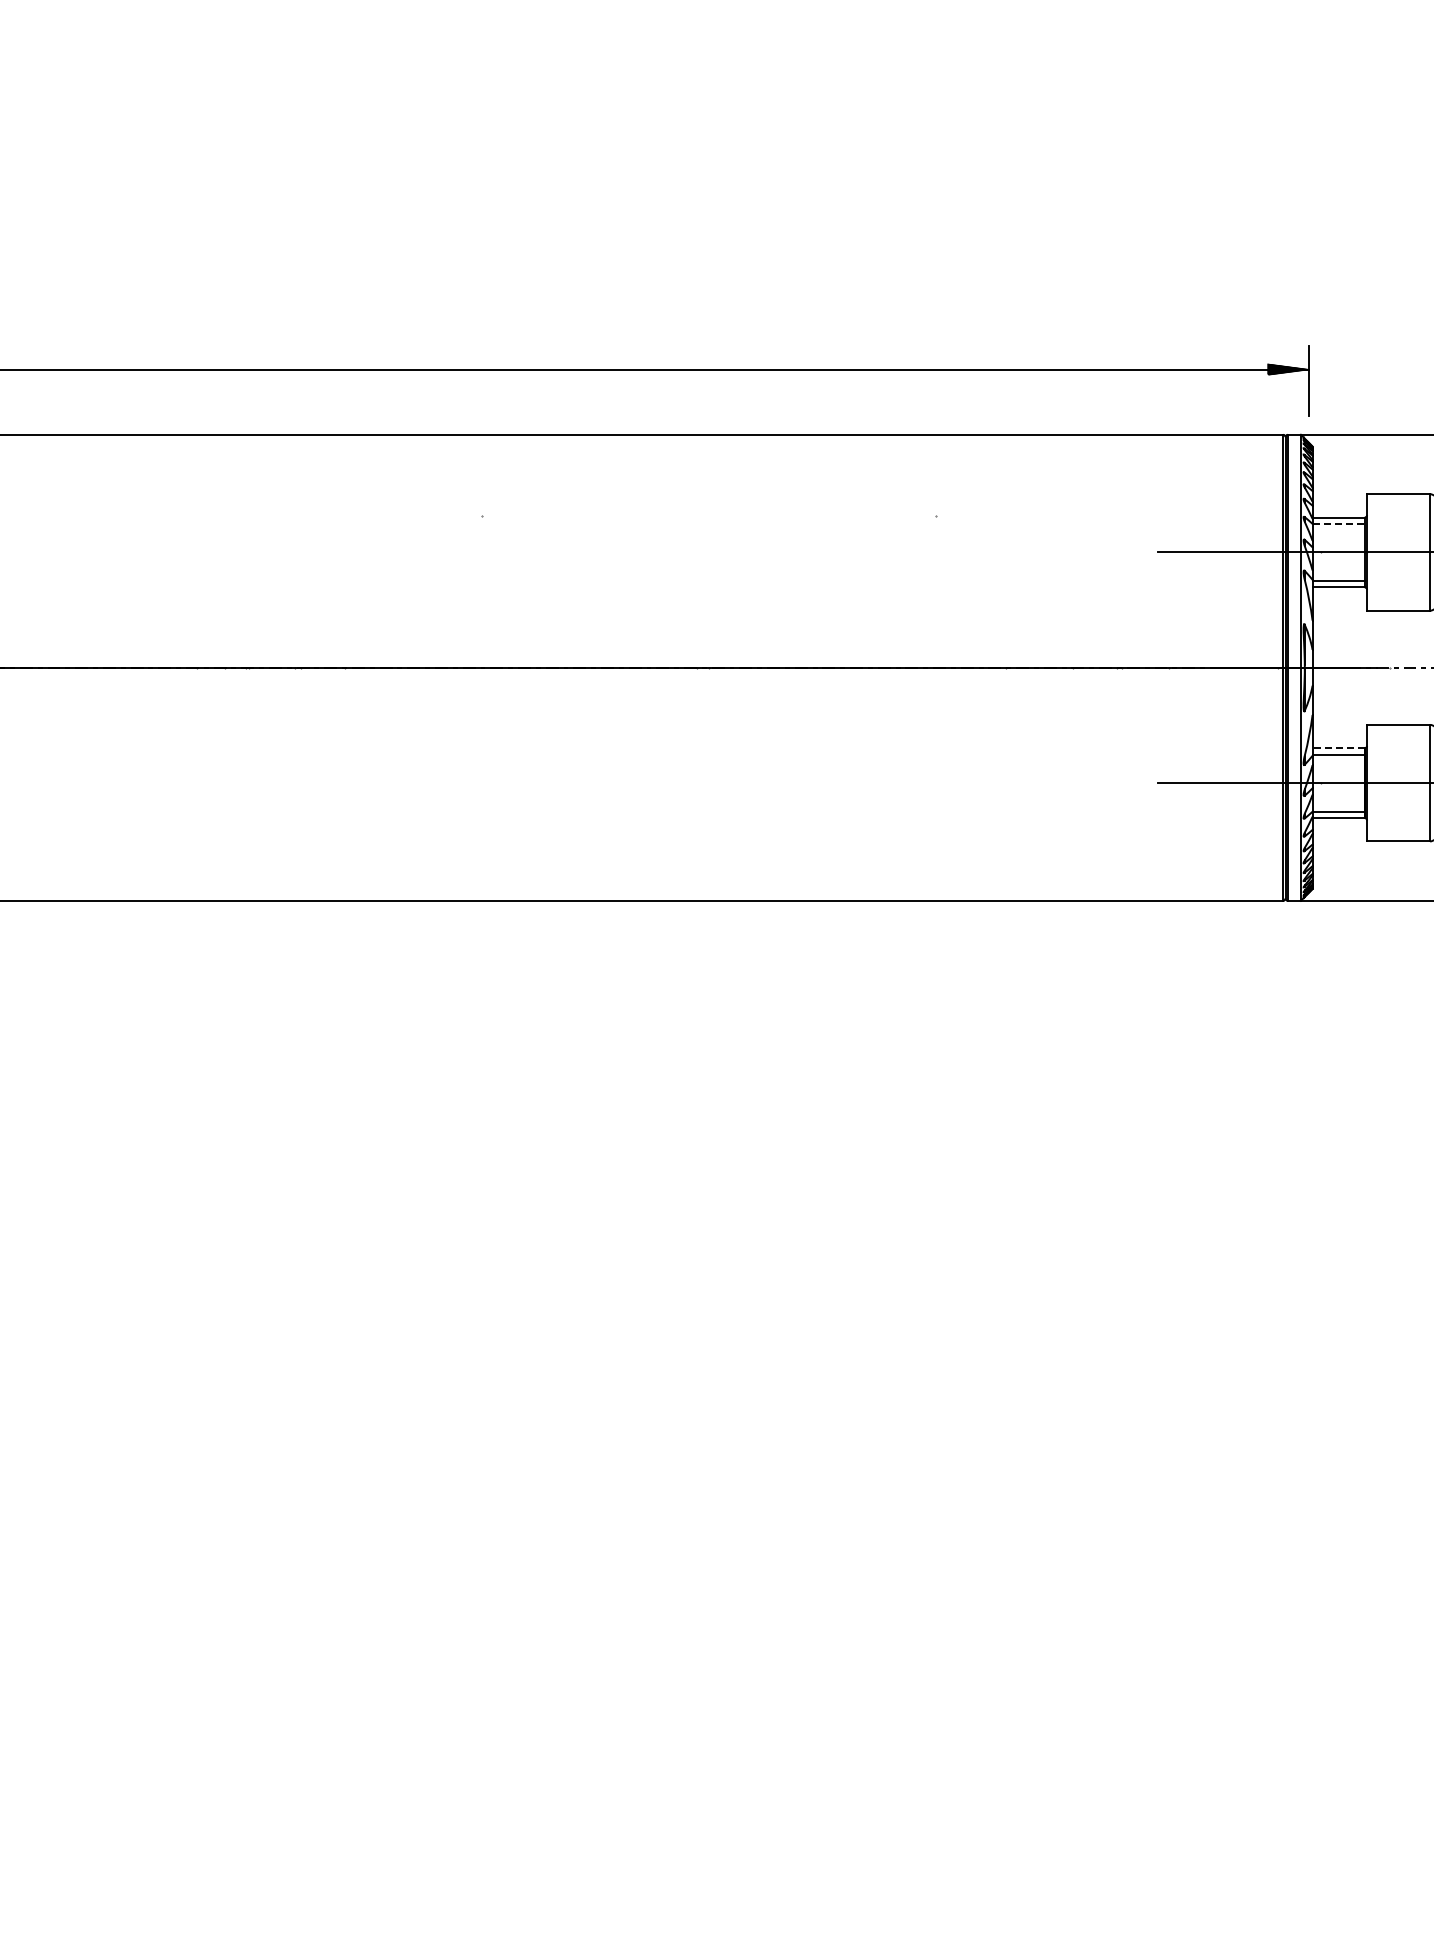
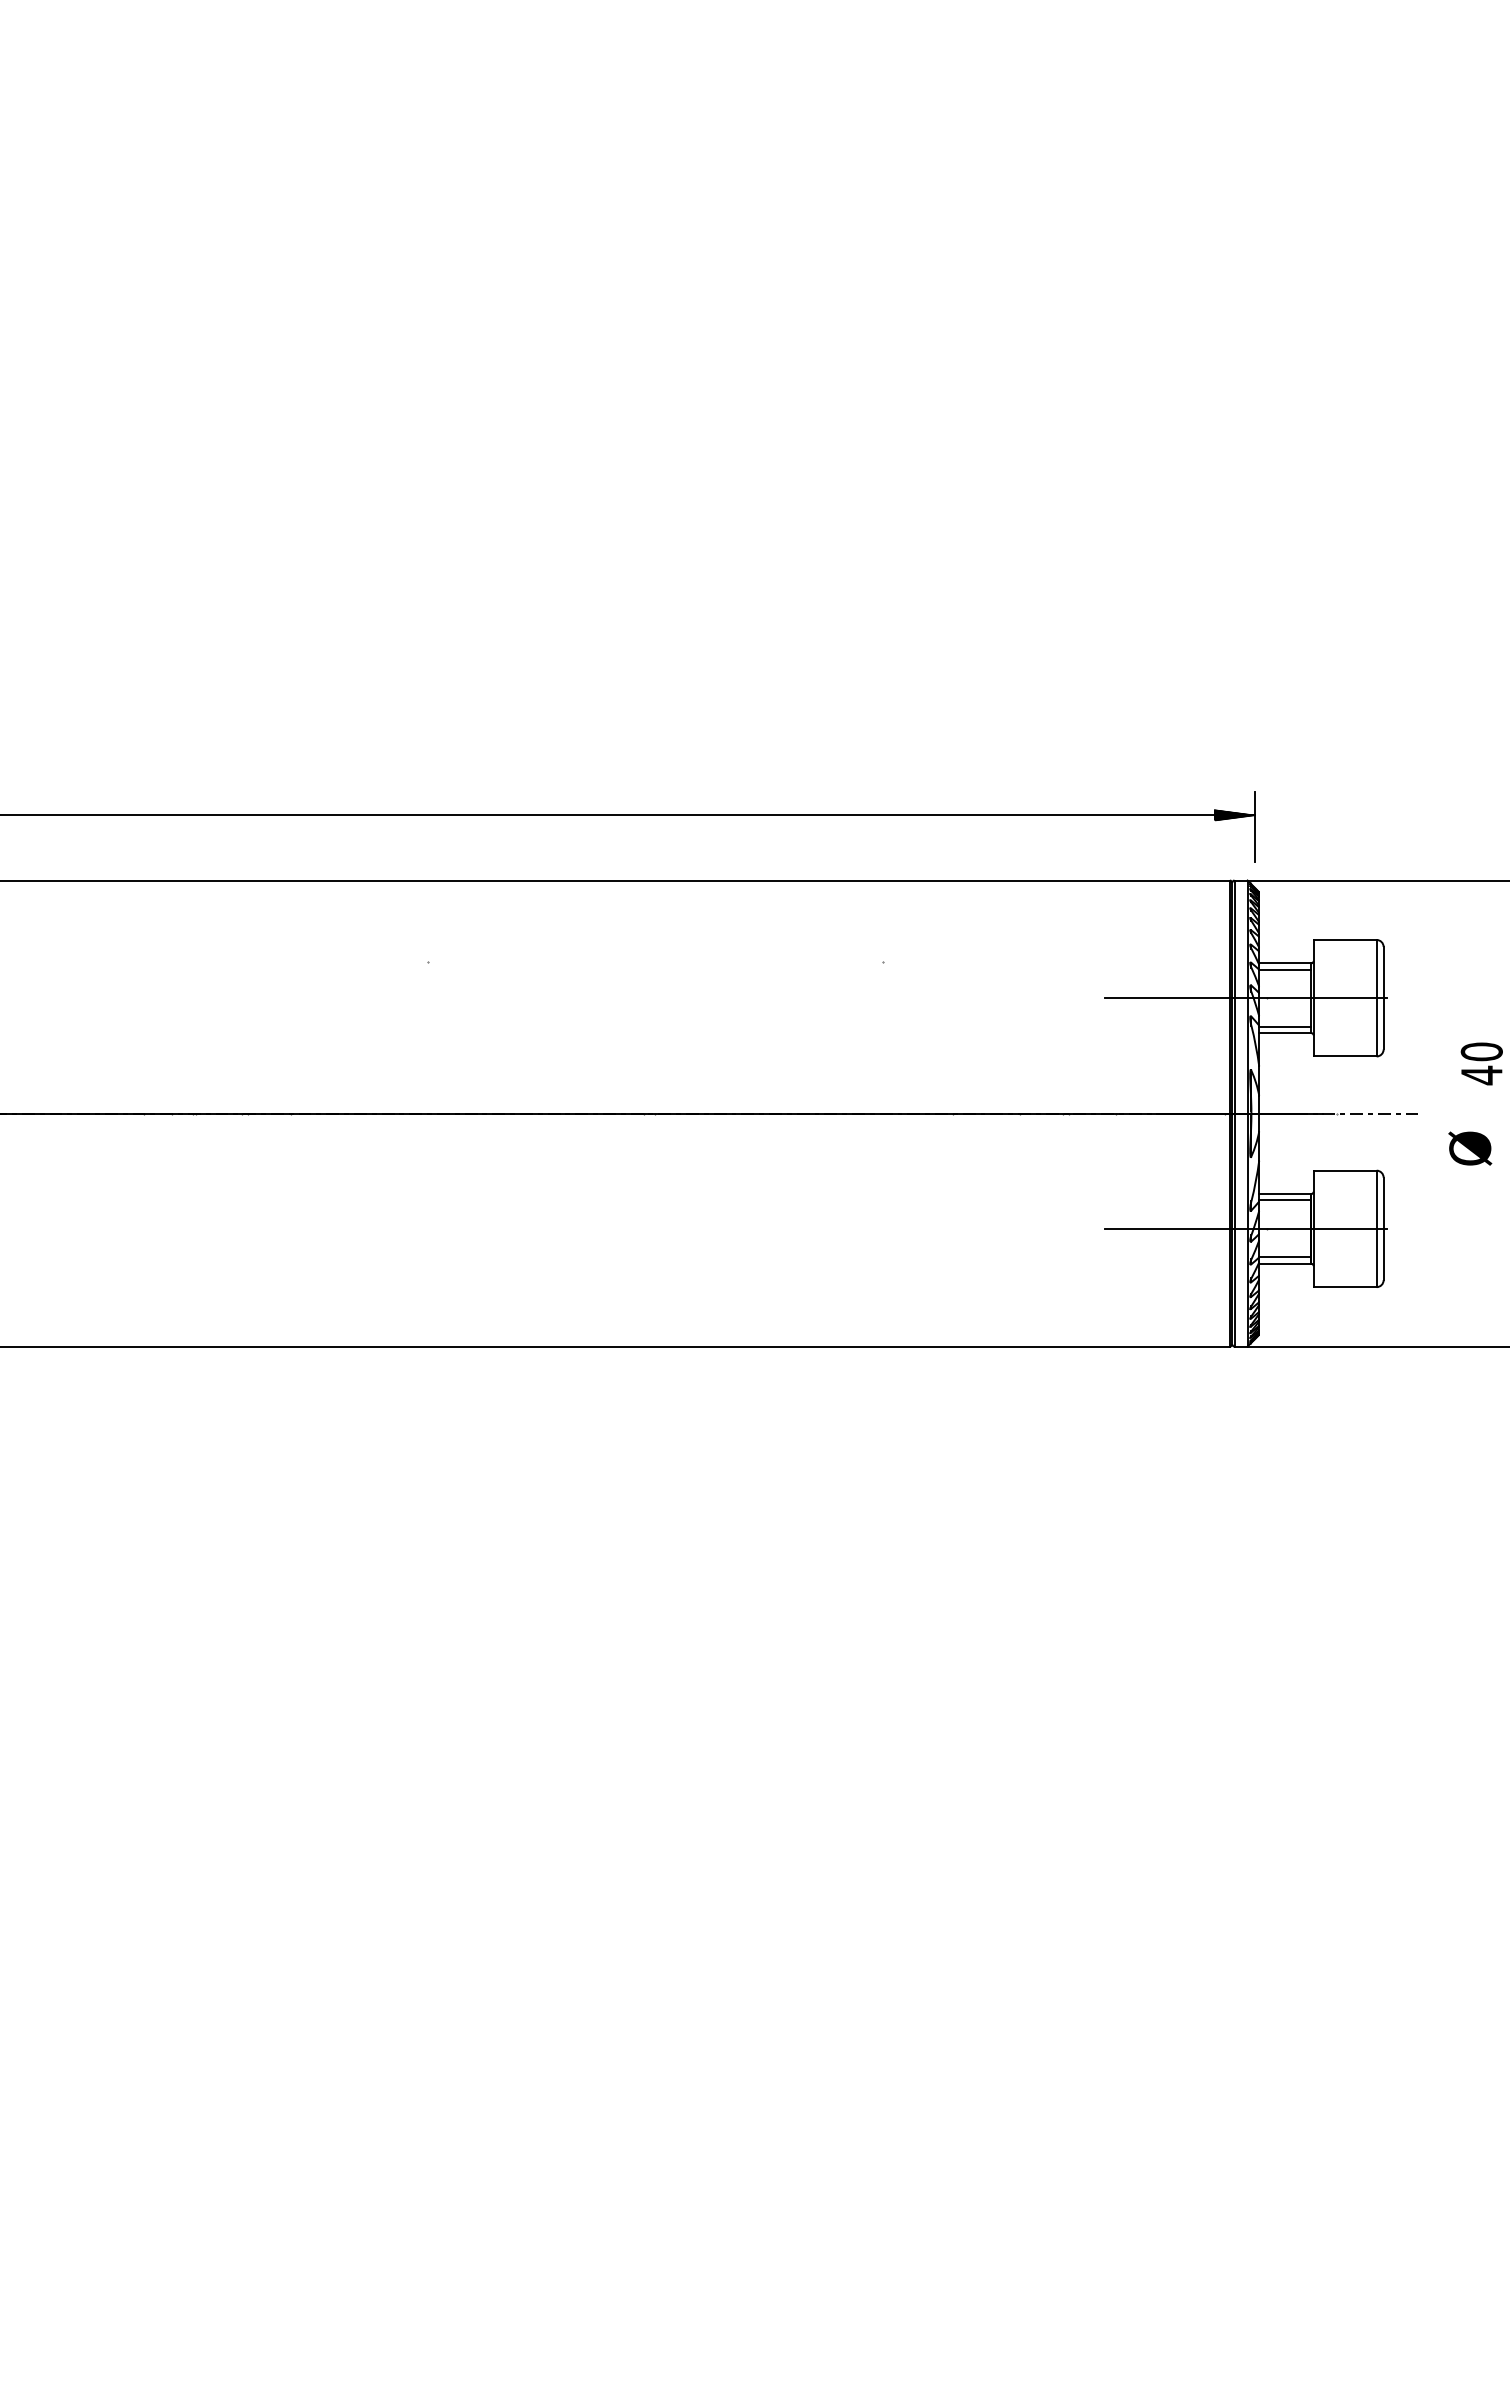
line: (1338, 523) -> (1285, 969), dashed -> solid
line: (1337, 747) -> (1284, 1193), dashed -> solid

